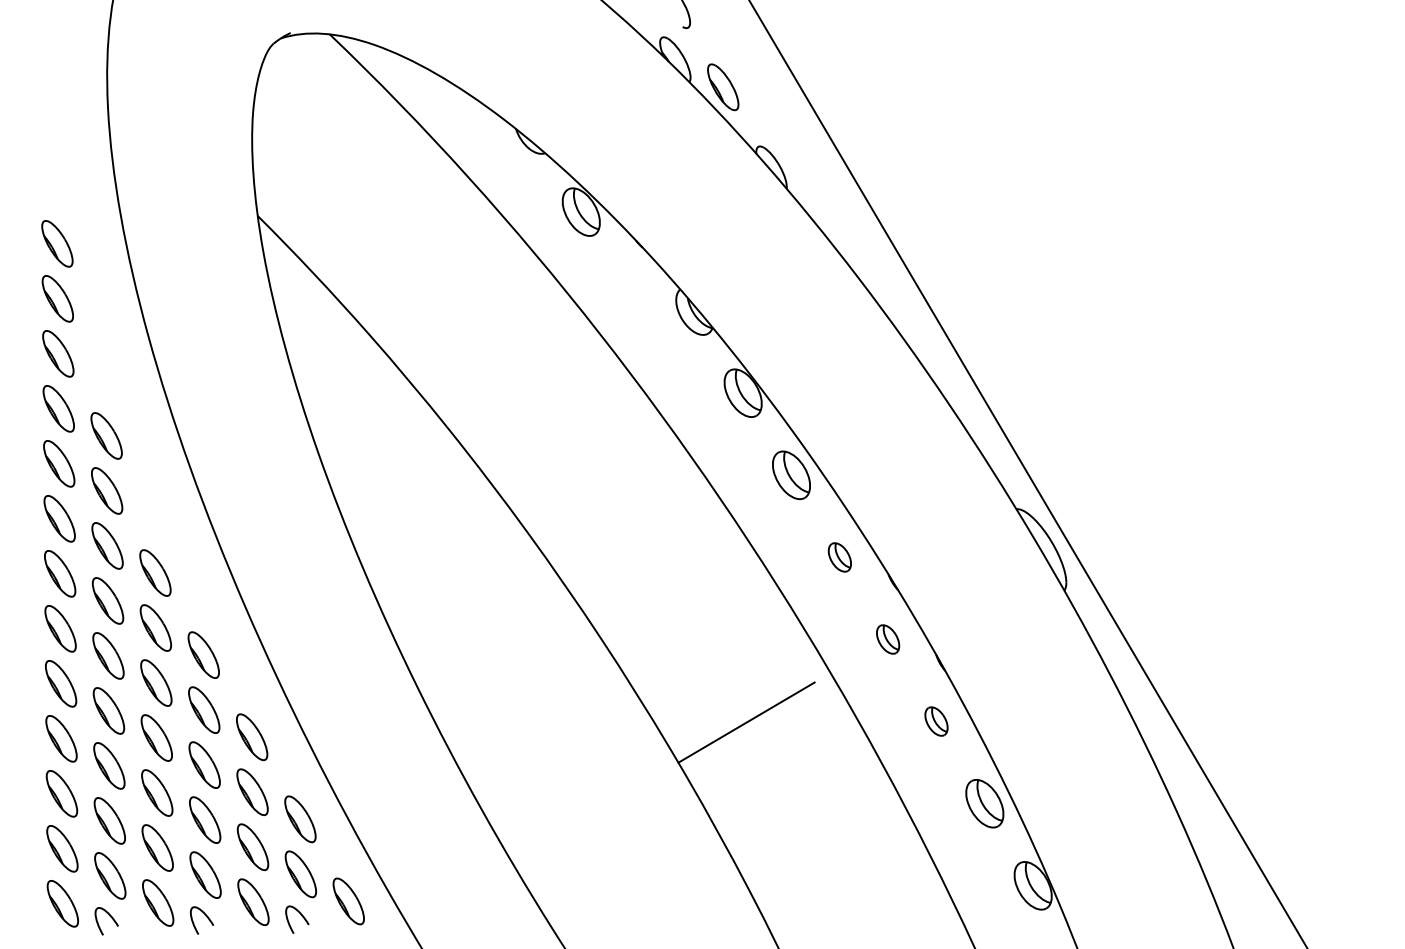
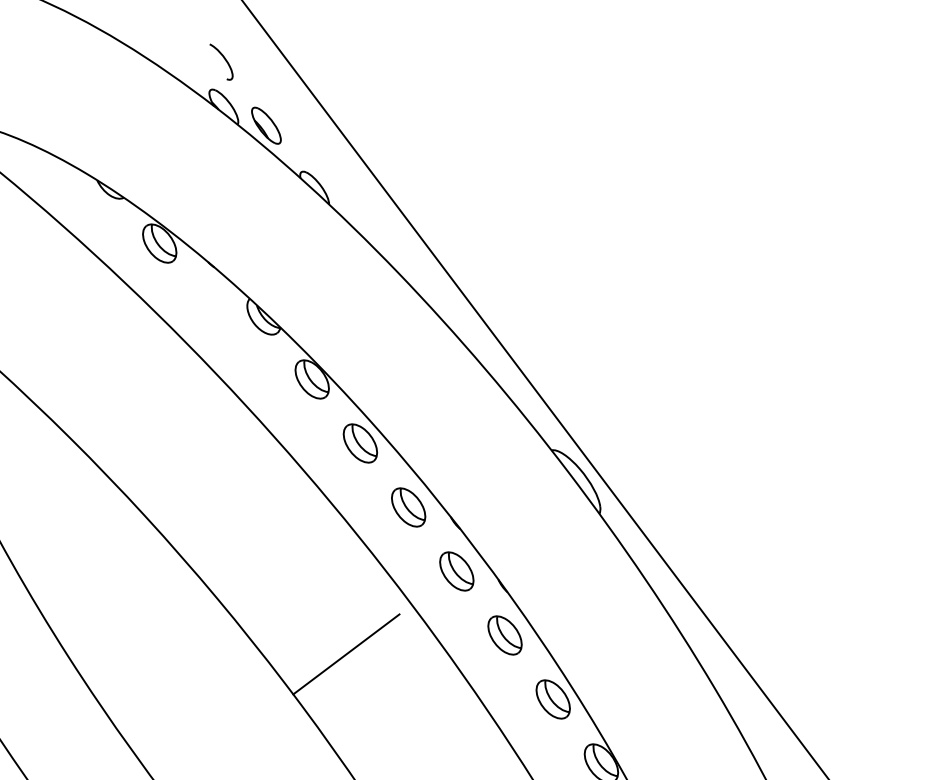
part: (839, 557) -> (408, 507), size x1.67
part: (887, 639) -> (456, 571), size x1.67
part: (936, 721) -> (505, 635), size x1.67

